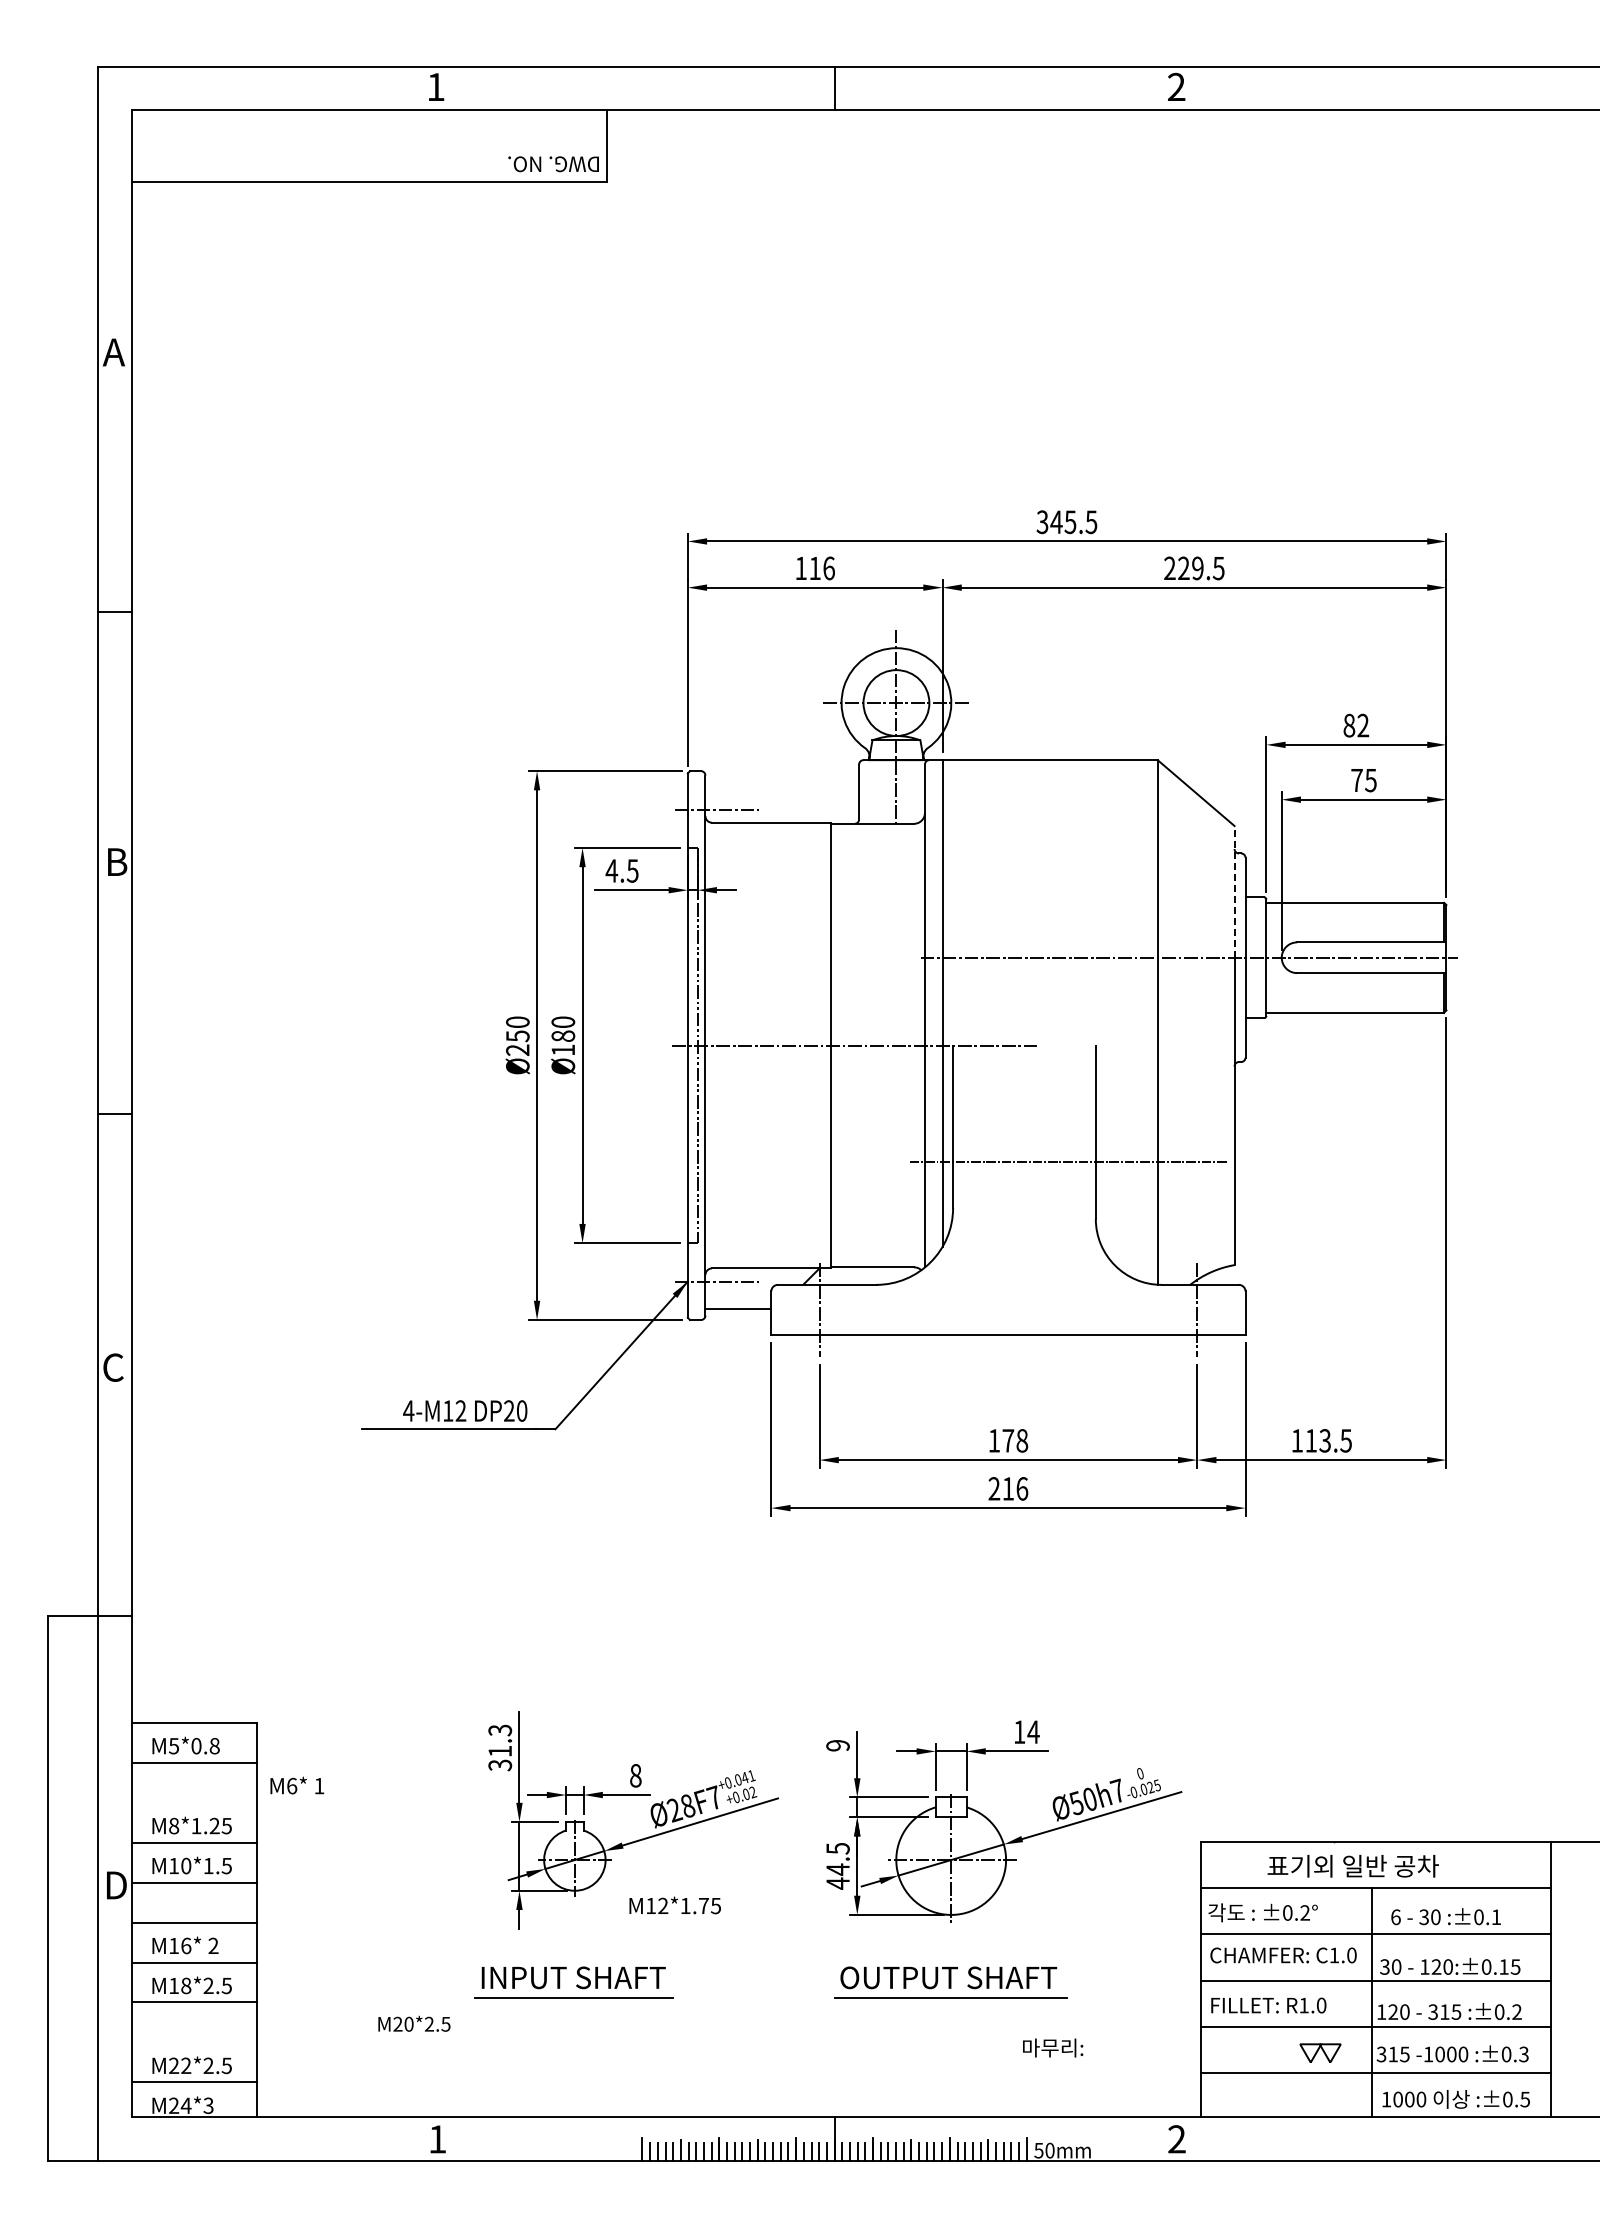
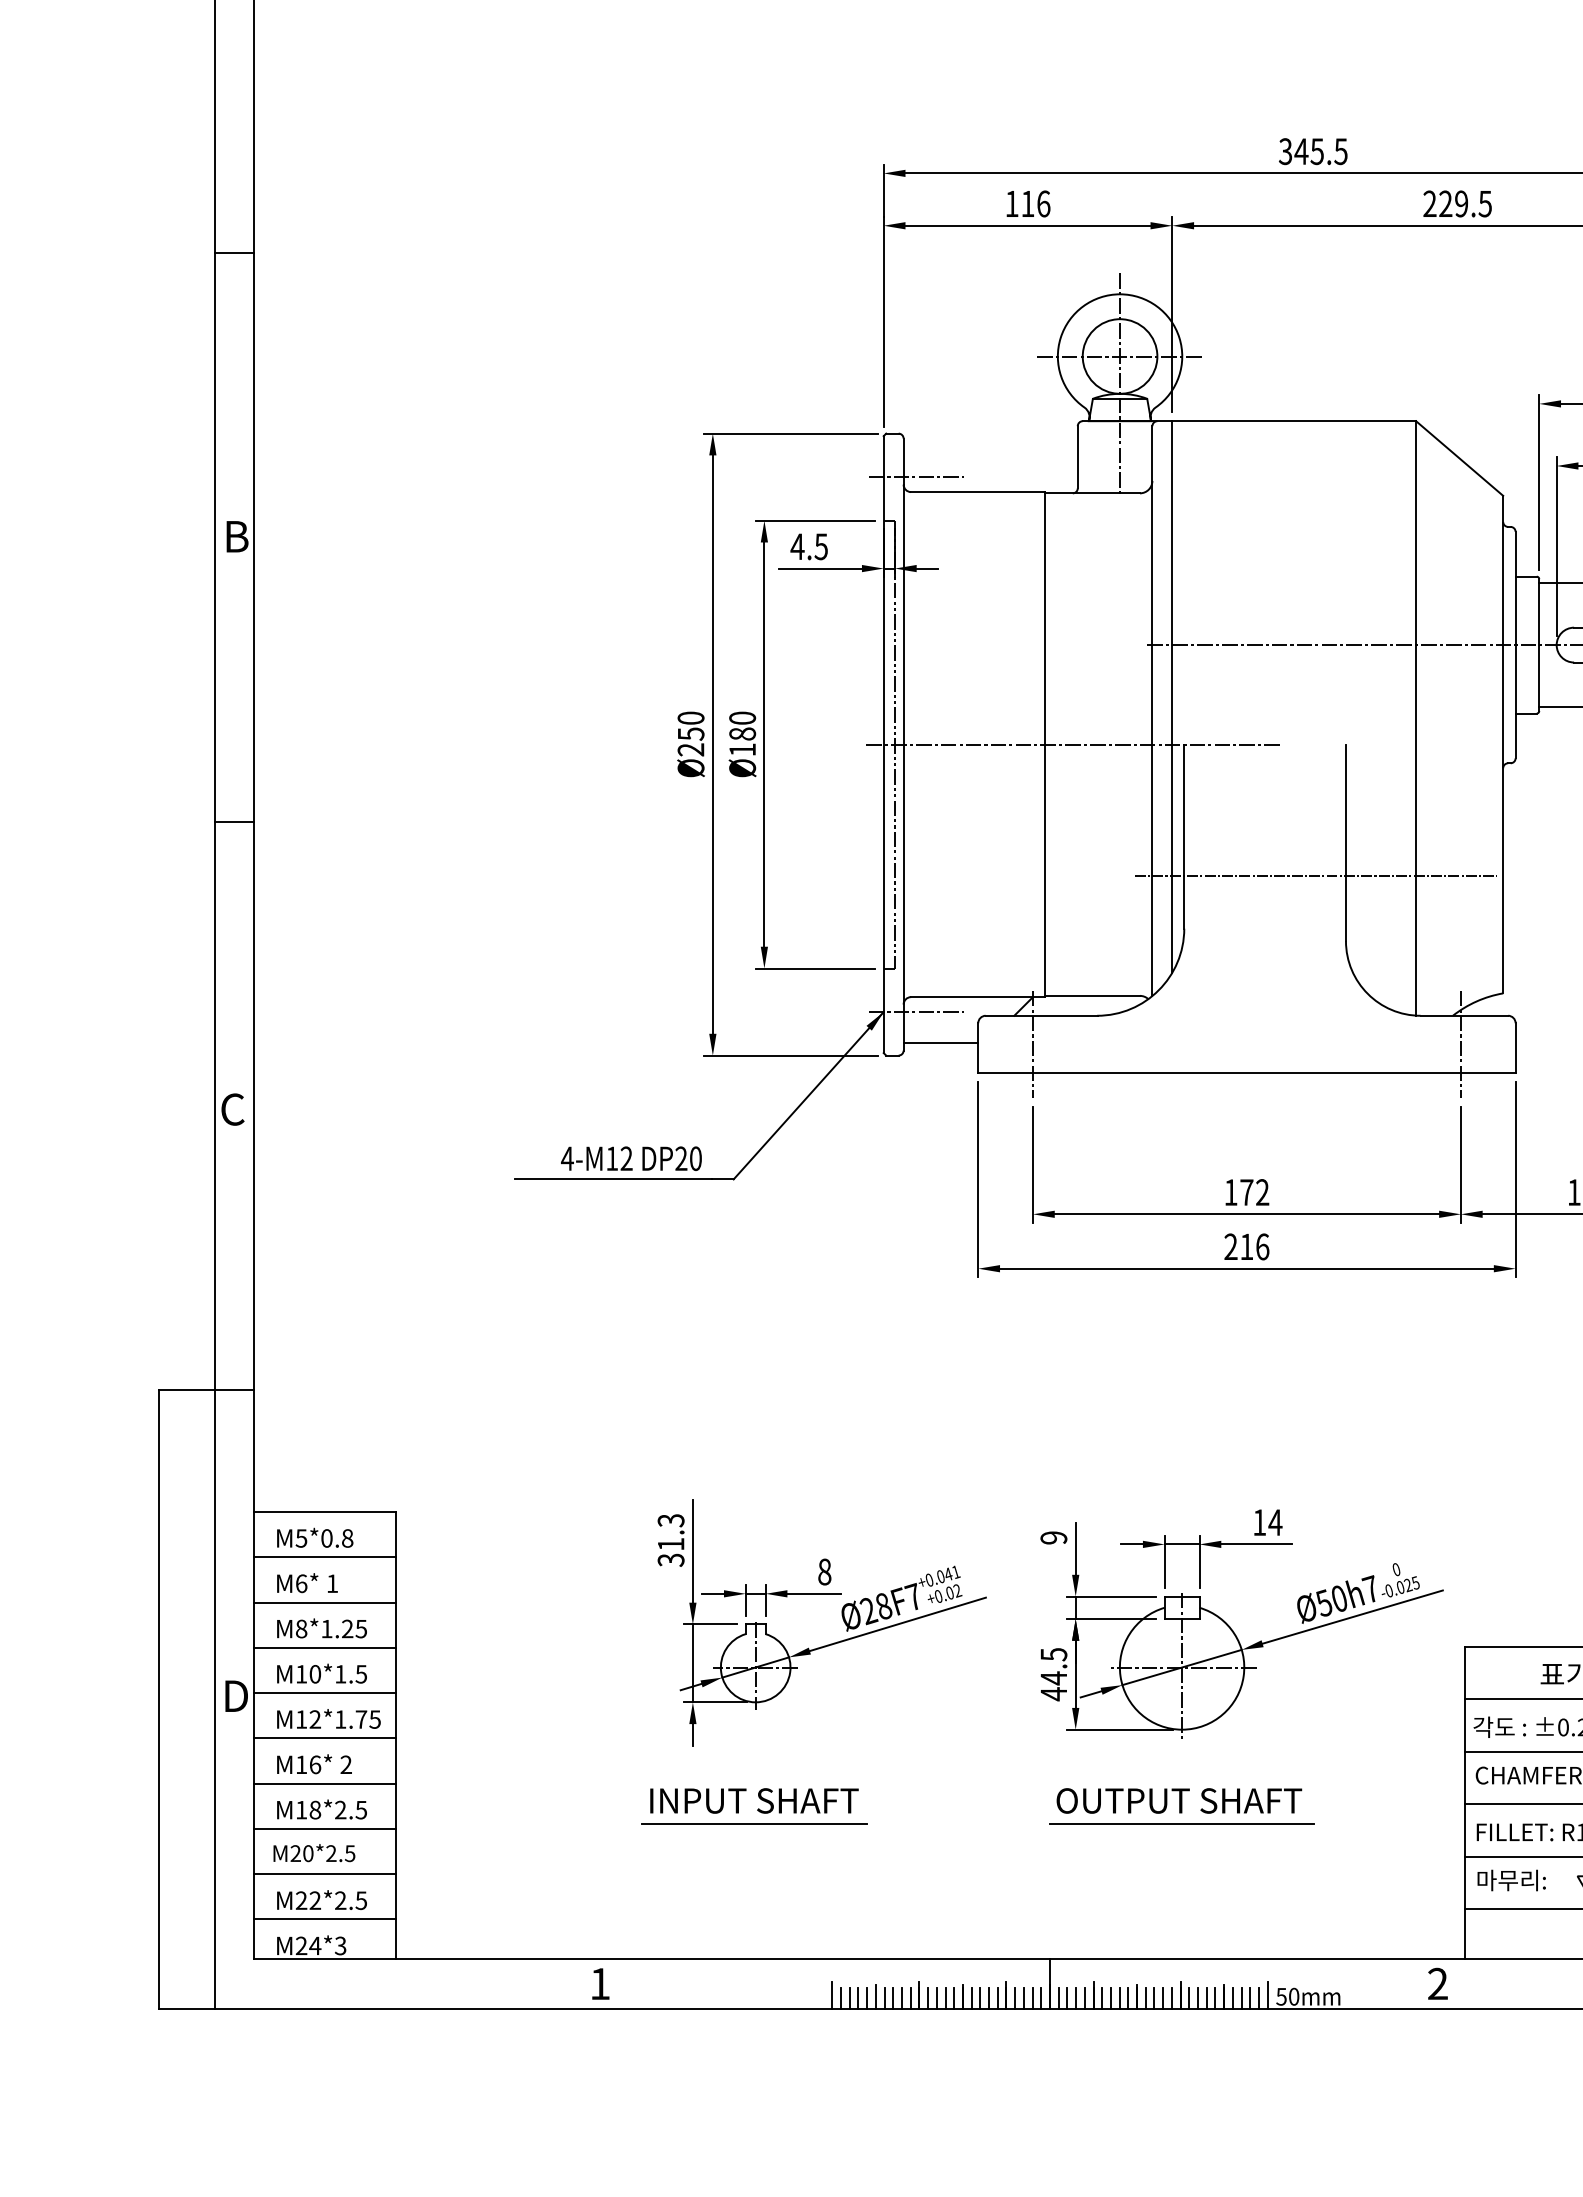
line: (1234, 891) -> (1503, 570), dashed -> solid
text: (1022, 1440) -> (1262, 1192), 178 -> 172
text: (297, 1785) -> (307, 1583), moved
line: (194, 1802) -> (324, 1602), added
text: (674, 1905) -> (328, 1718), moved
text: (414, 2023) -> (314, 1852), moved
line: (194, 2042) -> (324, 1874), added
text: (1053, 2047) -> (1512, 1879), moved

